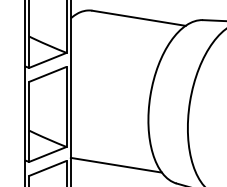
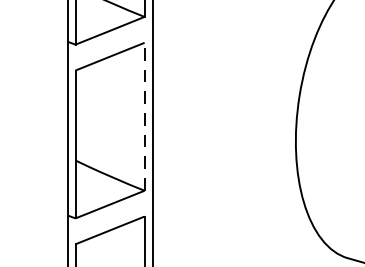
line: (66, 106) -> (144, 115), solid -> dashed
line: (115, 164) -> (235, 223), removed

